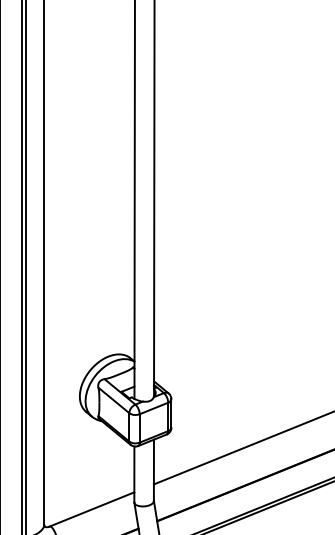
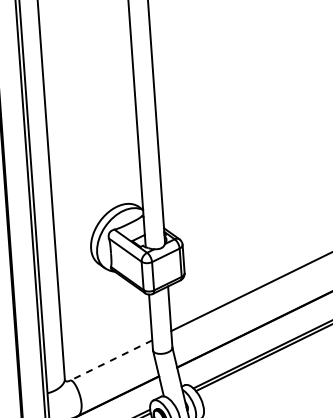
line: (91, 509) -> (110, 360), solid -> dashed

